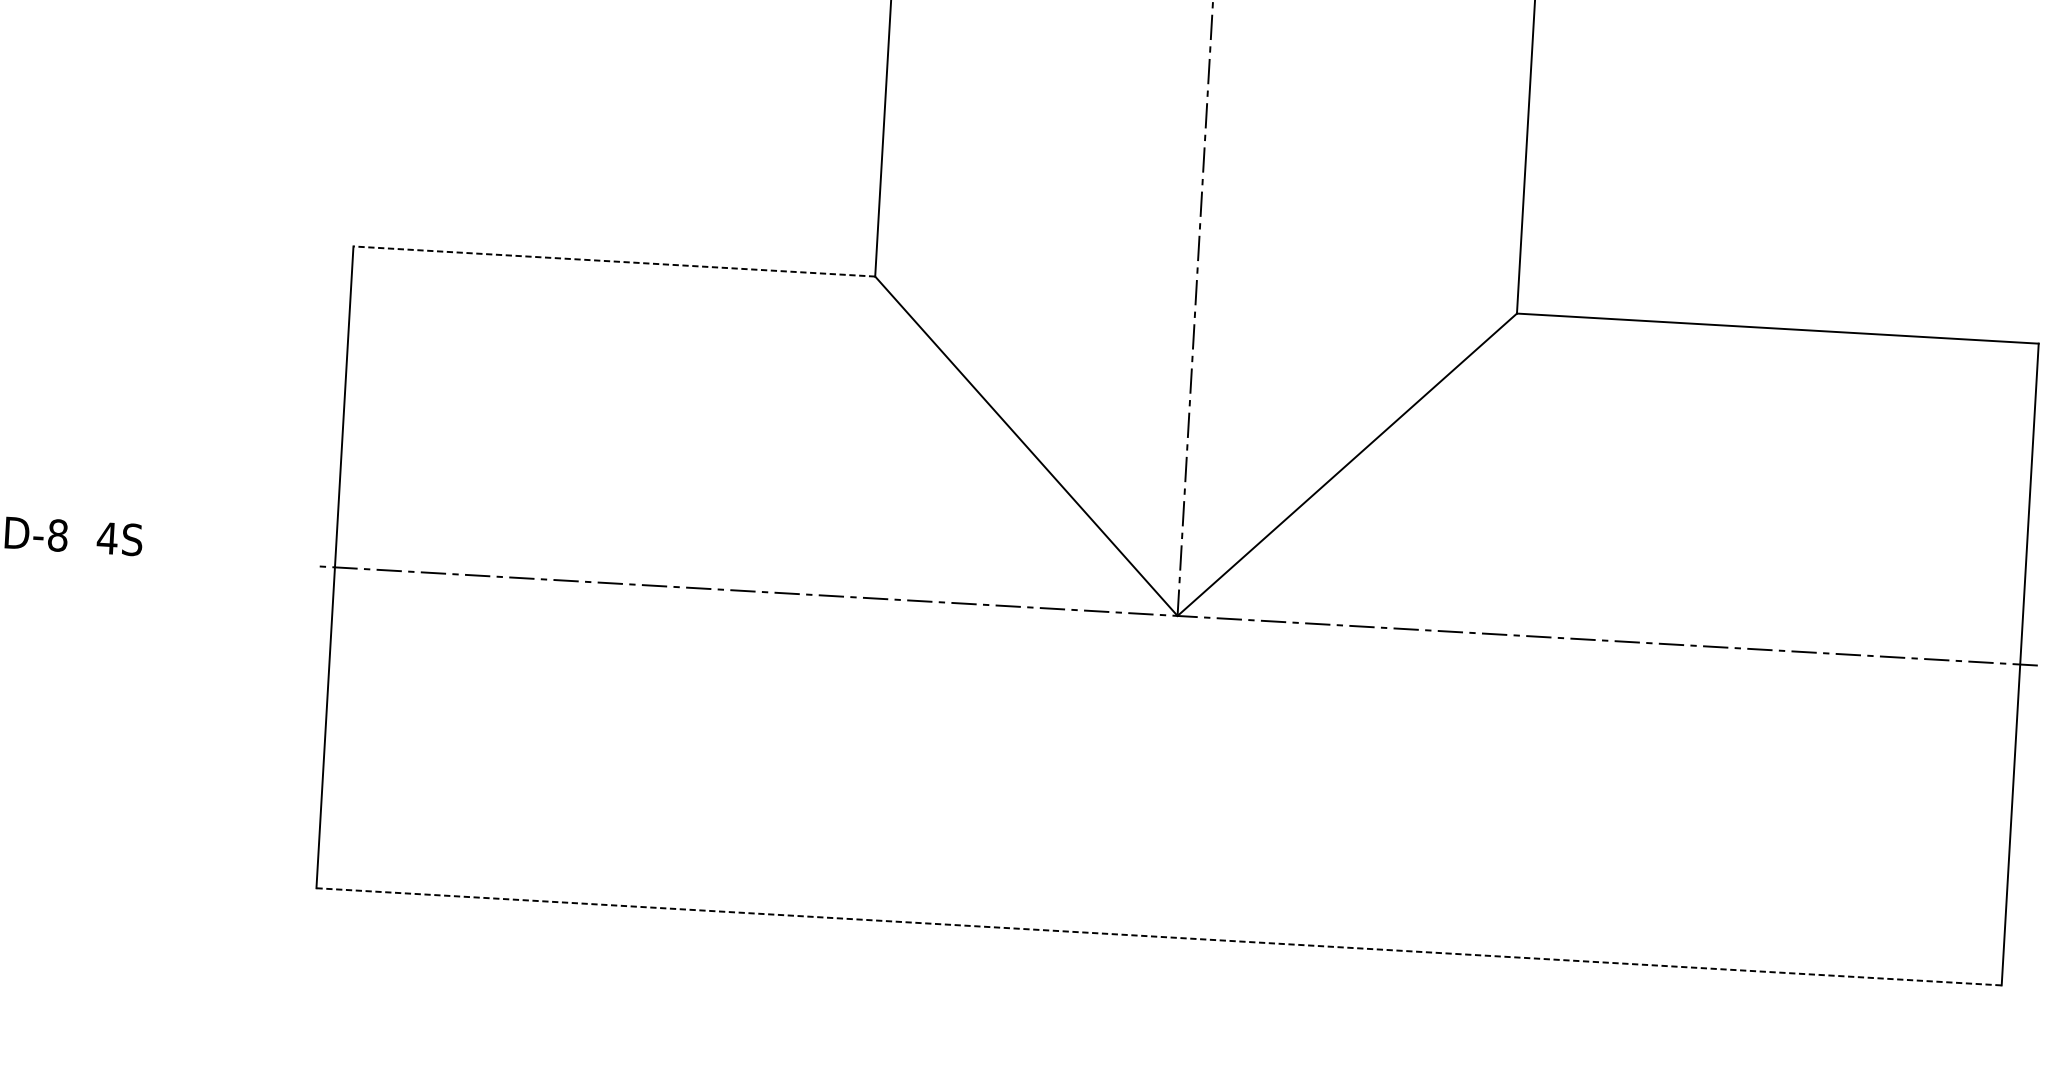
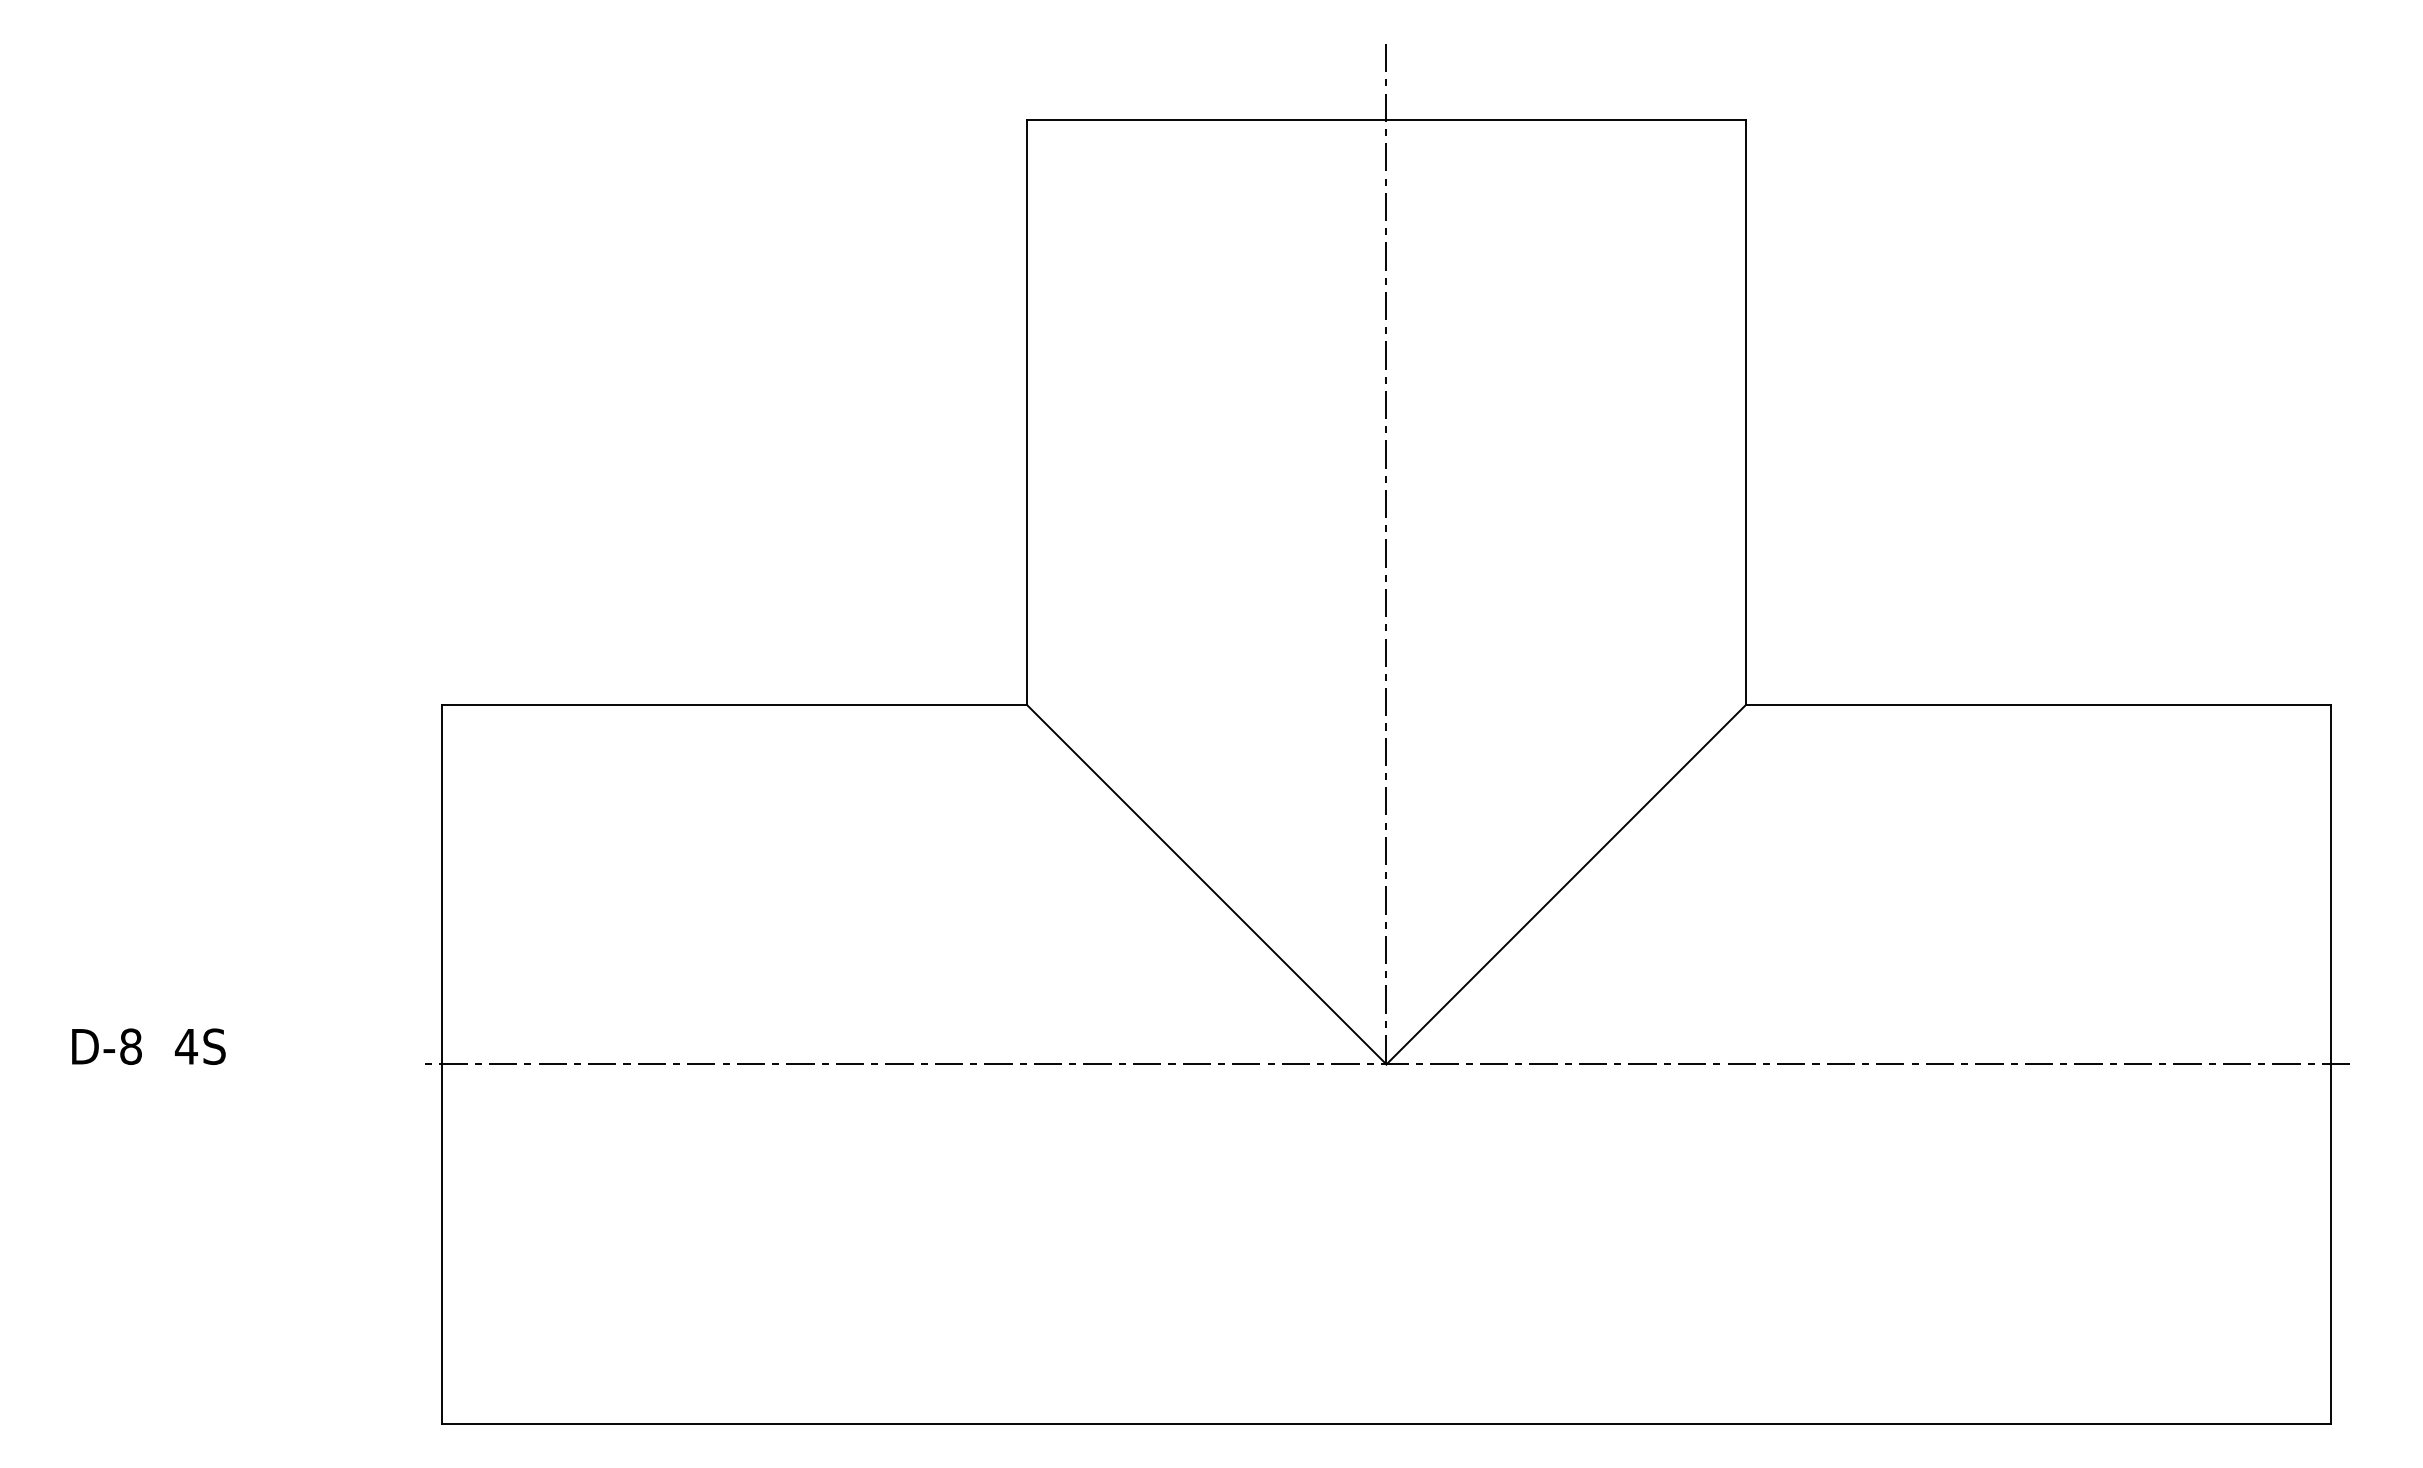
line: (614, 261) -> (734, 704), dashed -> solid
line: (1159, 936) -> (1386, 1423), dashed -> solid

